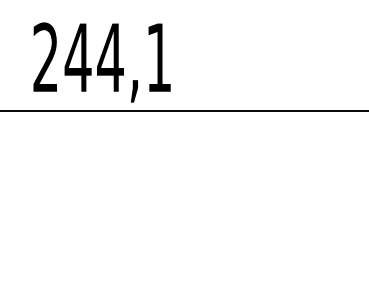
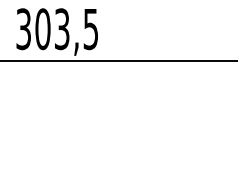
text: (100, 58) -> (56, 29), 244,1 -> 303,5

